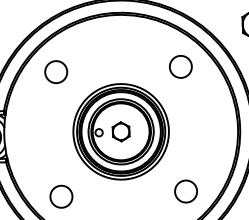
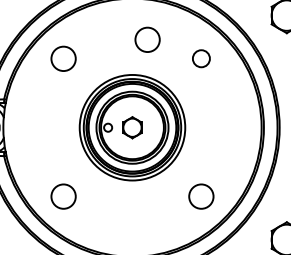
circle: (131, 51) -> (147, 39), added
circle: (180, 66) -> (201, 58), size x0.7

